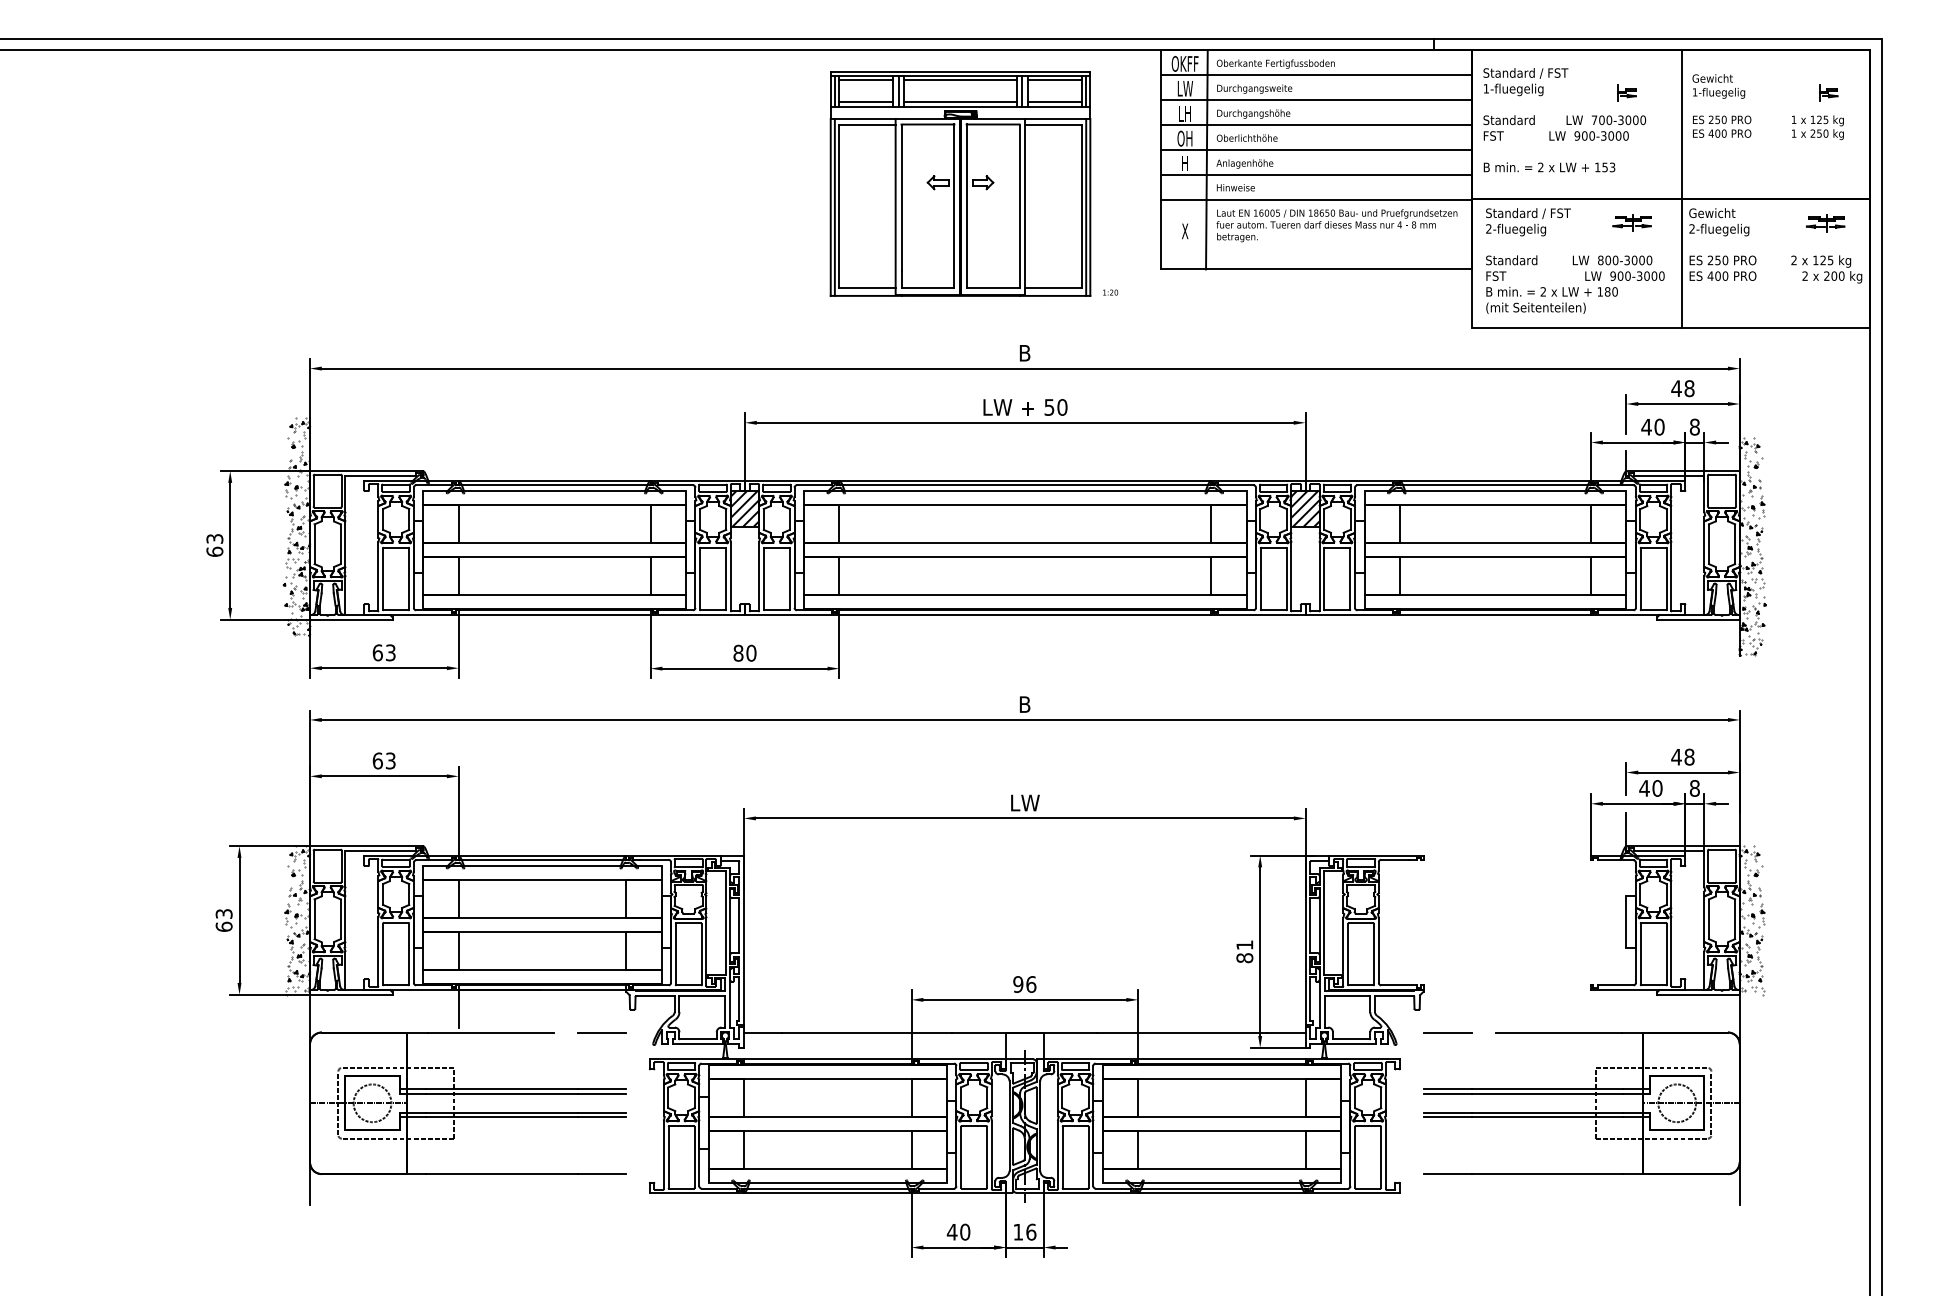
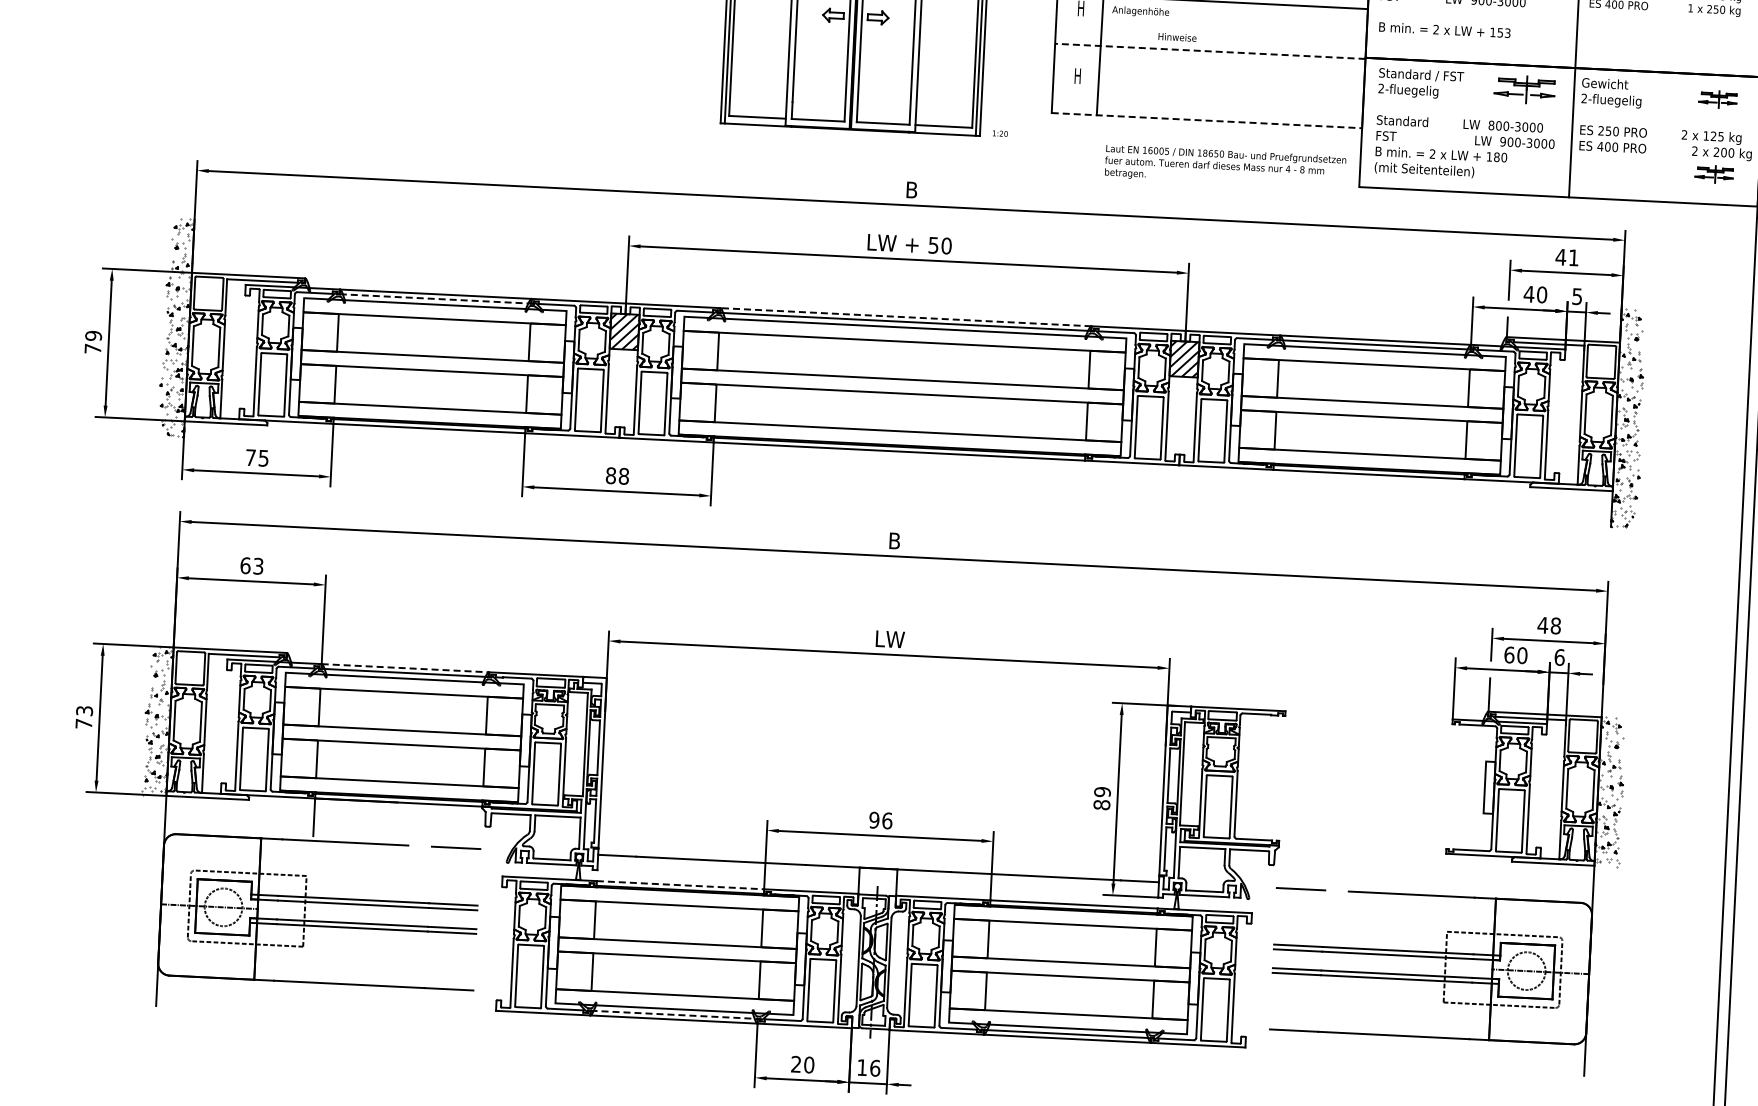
line: (1315, 175) -> (1210, 26), removed
text: (1235, 187) -> (1177, 37), moved
line: (1315, 200) -> (1209, 51), solid -> dashed
part: (1631, 222) -> (1524, 89), size x1.6
text: (1336, 225) -> (1224, 166), moved
text: (1185, 231) -> (1078, 76), X -> H
line: (1316, 269) -> (1207, 120), solid -> dashed
part: (1825, 298) -> (1714, 174), added
text: (1689, 388) -> (1573, 257), 48 -> 41
text: (1694, 426) -> (1577, 295), 8 -> 5
line: (1025, 480) -> (906, 317), solid -> dashed
line: (554, 485) -> (435, 299), solid -> dashed
text: (214, 544) -> (93, 341), 63 -> 79
text: (383, 652) -> (256, 457), 63 -> 75
text: (751, 653) -> (624, 476), 80 -> 88
text: (1644, 788) -> (1509, 655), 40 -> 60
text: (1694, 788) -> (1559, 657), 8 -> 6
line: (542, 855) -> (405, 668), solid -> dashed
text: (223, 926) -> (83, 723), 63 -> 73
text: (1244, 945) -> (1102, 792), 81 -> 89
line: (827, 1058) -> (680, 884), solid -> dashed
line: (827, 1188) -> (673, 1014), solid -> dashed
text: (951, 1231) -> (795, 1063), 40 -> 20

